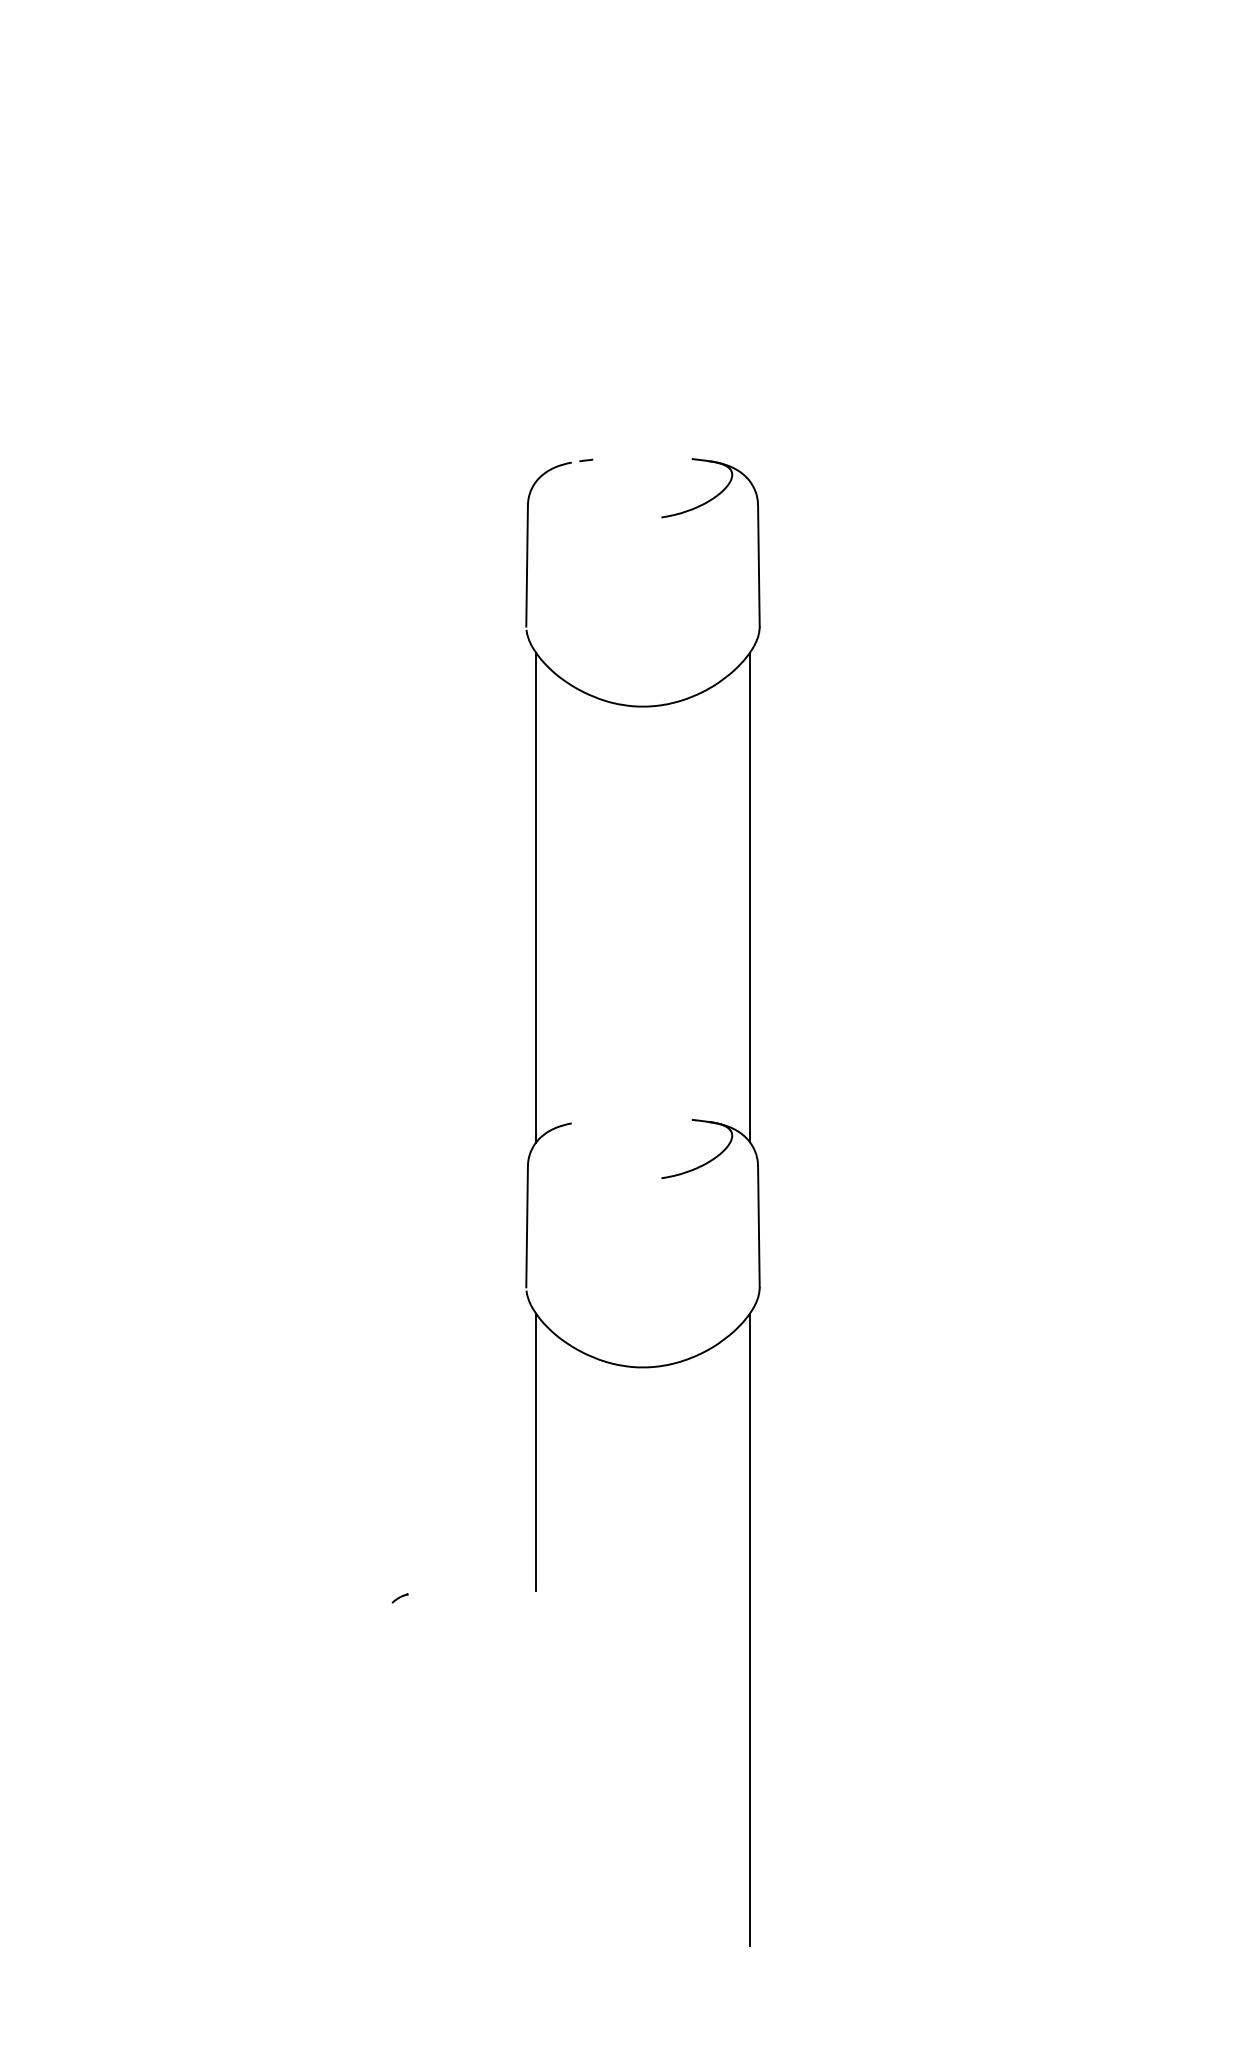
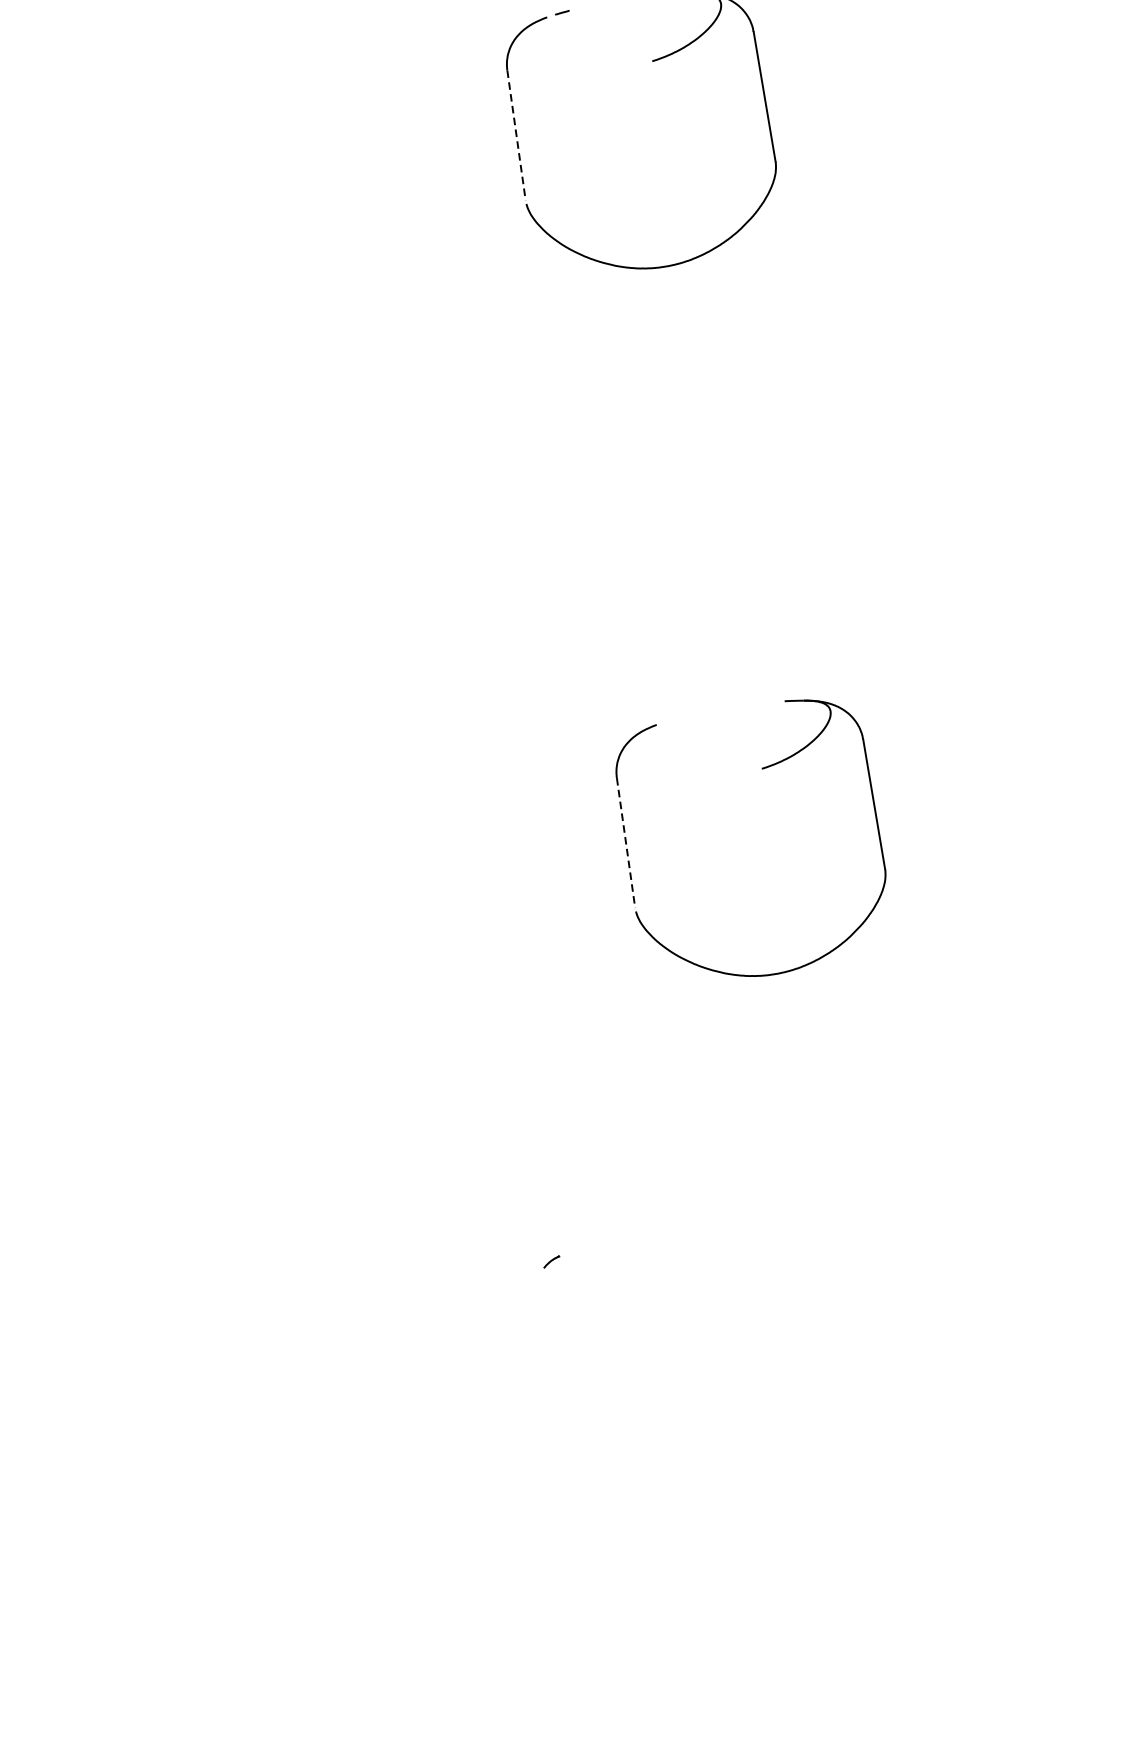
line: (527, 565) -> (516, 134), solid -> dashed
line: (536, 897) -> (581, 488), removed
line: (749, 897) -> (809, 453), removed
line: (527, 1226) -> (626, 842), solid -> dashed
line: (536, 1452) -> (673, 1083), removed
line: (749, 1629) -> (930, 1237), removed

